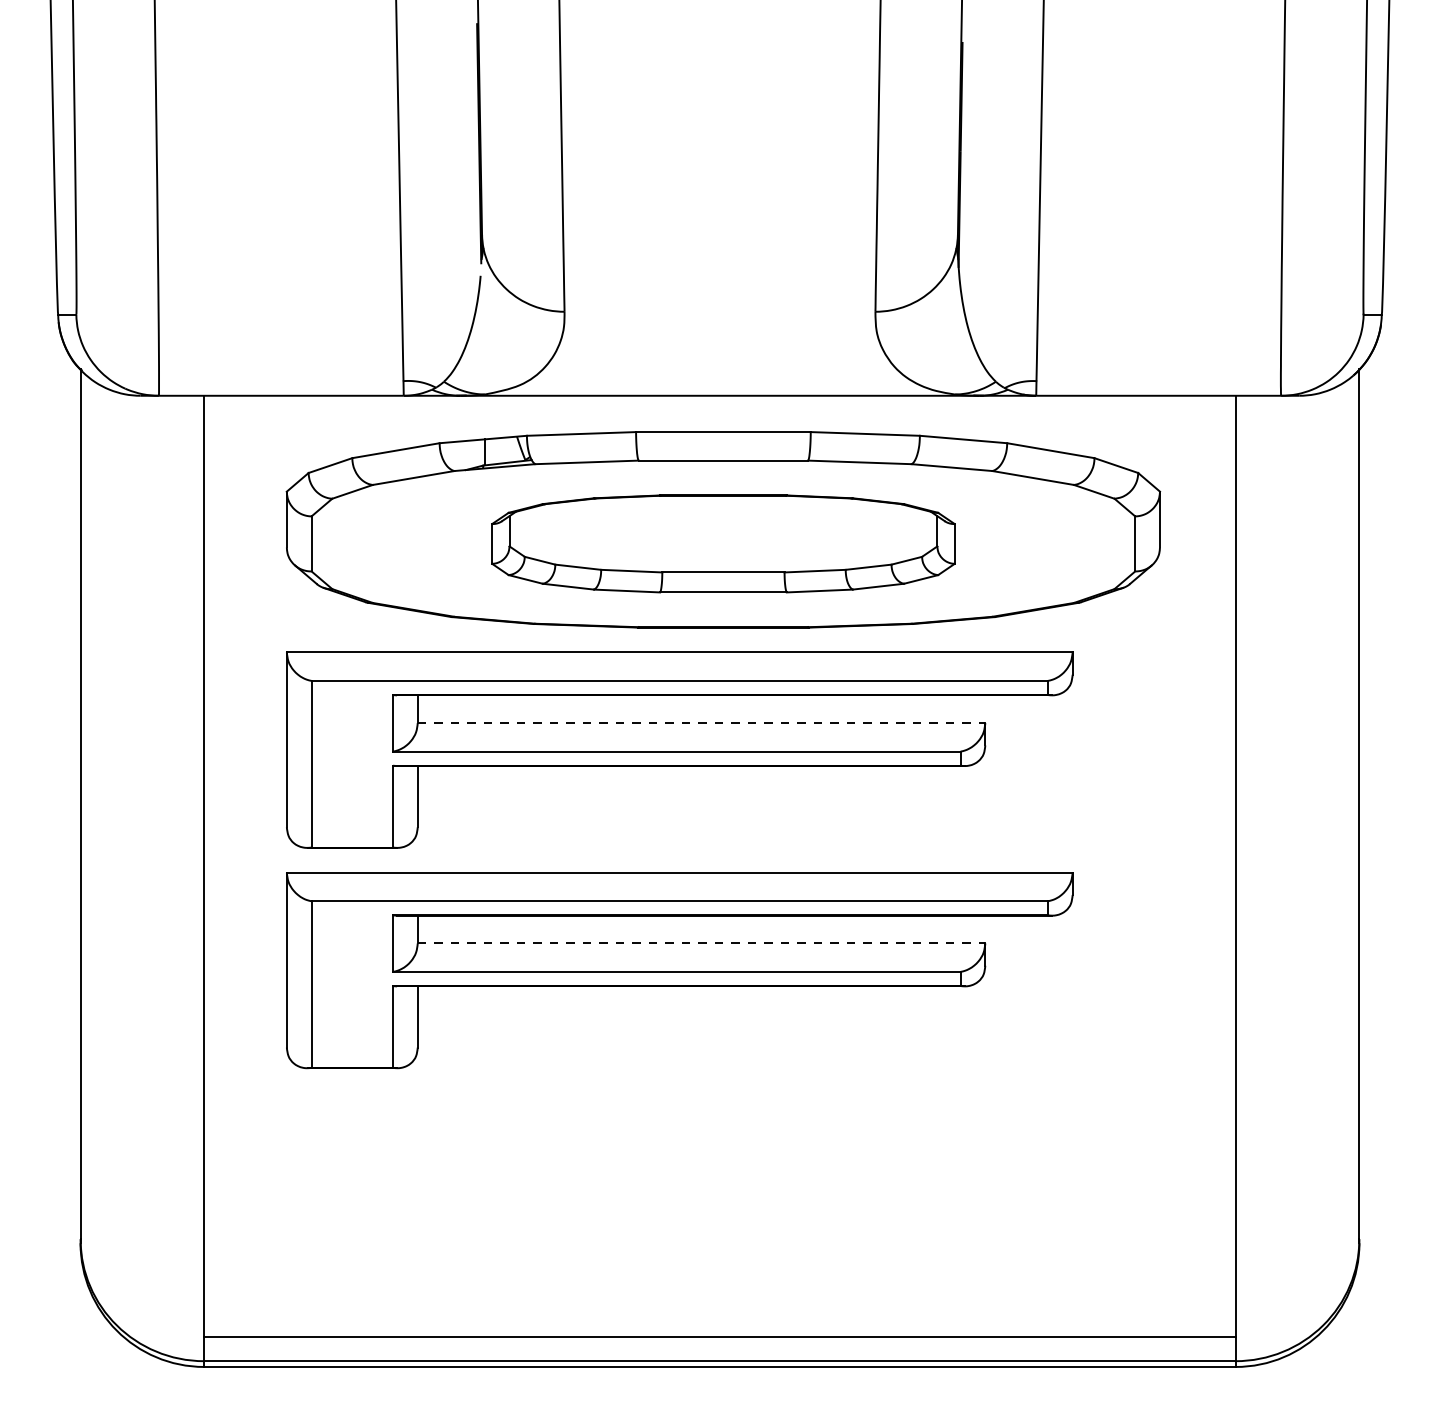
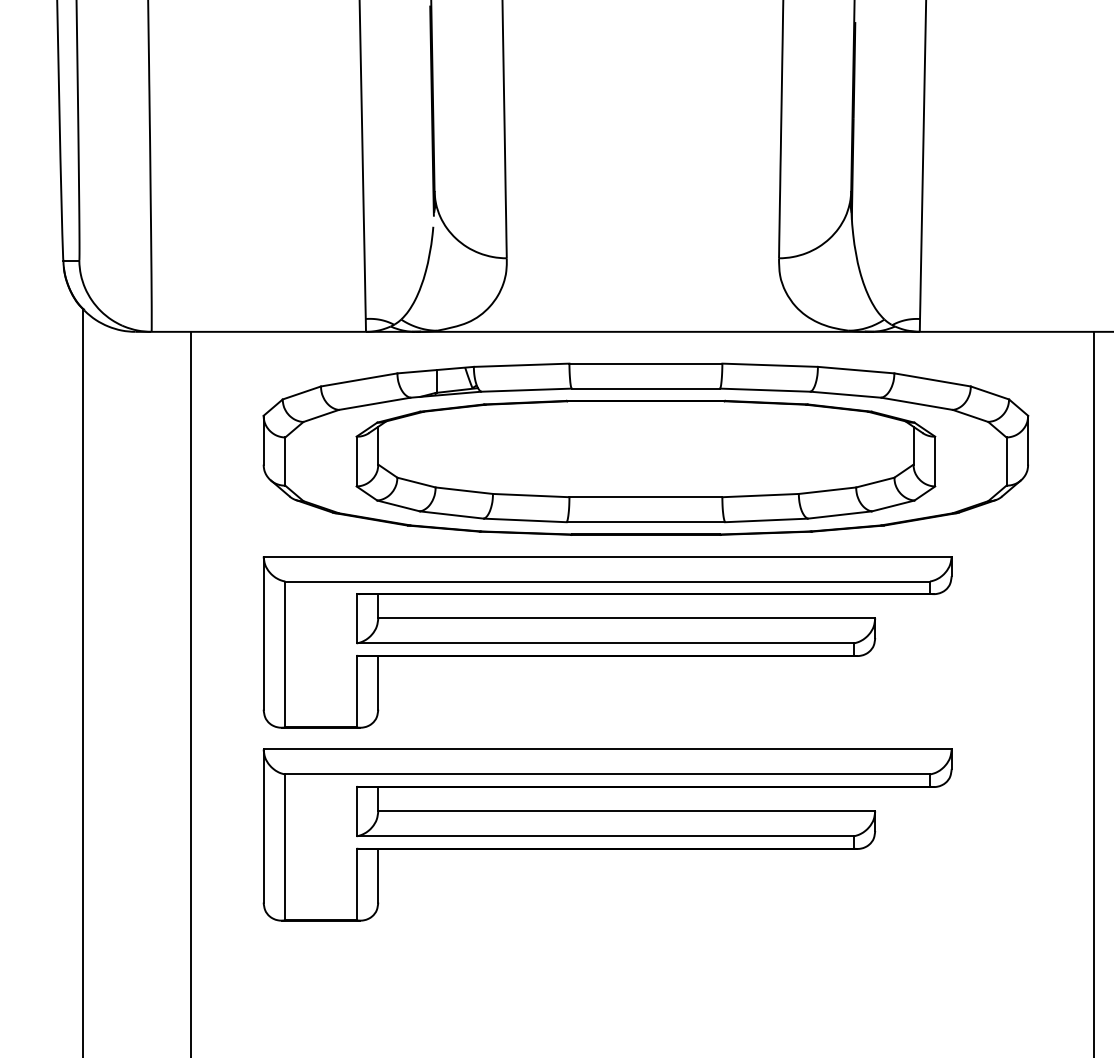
part: (723, 543) -> (645, 461), size x1.43
line: (701, 723) -> (626, 618), dashed -> solid
line: (701, 943) -> (626, 811), dashed -> solid

